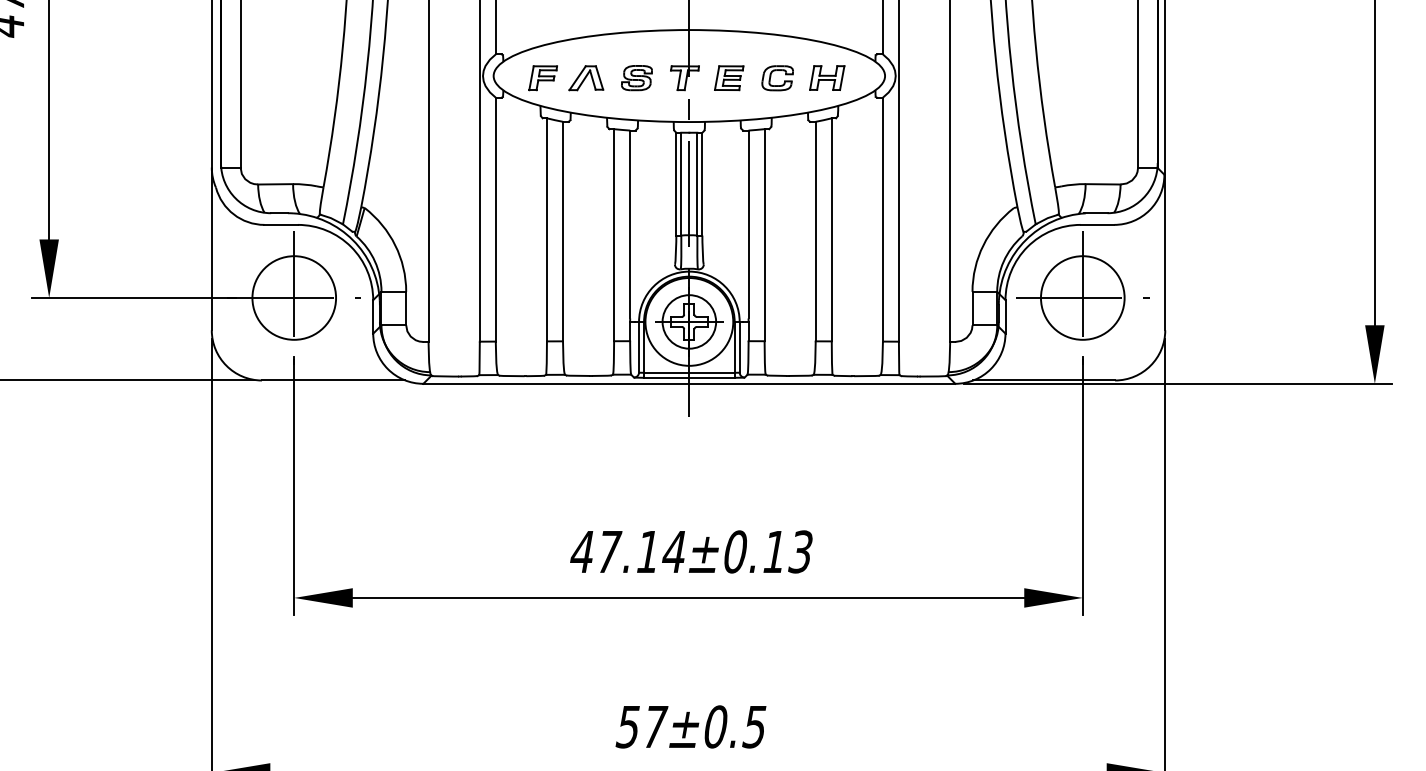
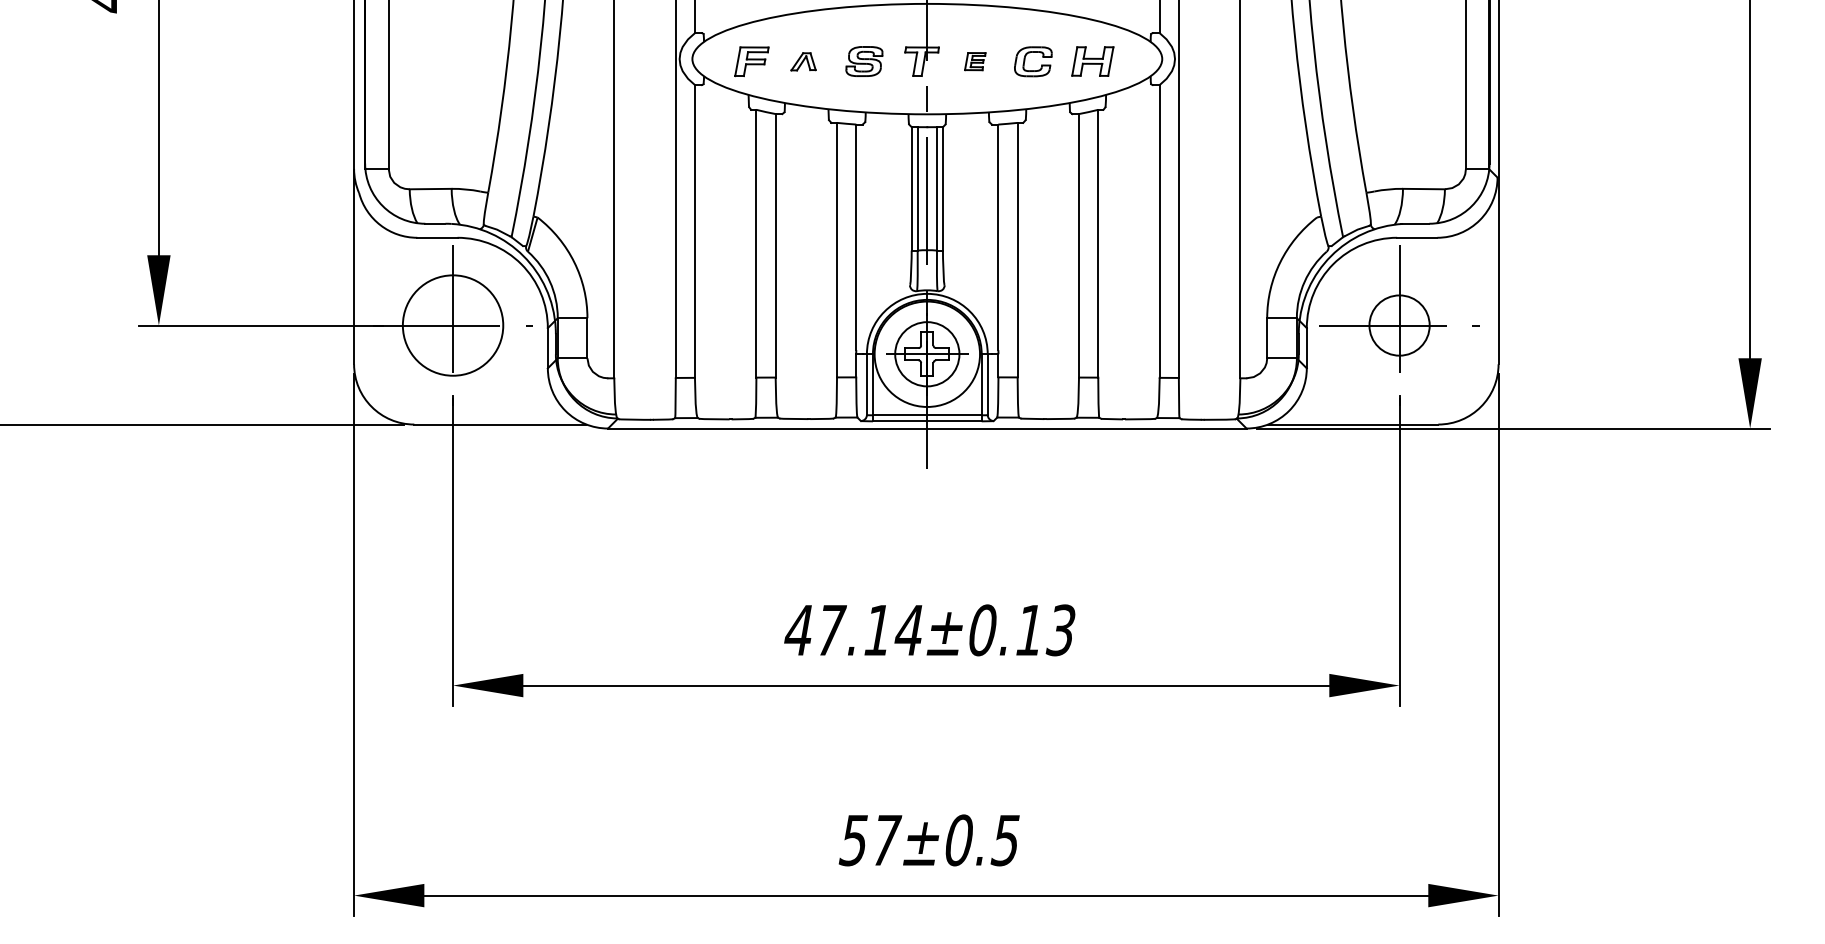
part: (586, 78) -> (803, 61), size x0.6
part: (729, 78) -> (975, 61), size x0.6
circle: (1082, 297) -> (1399, 325), size x0.6

